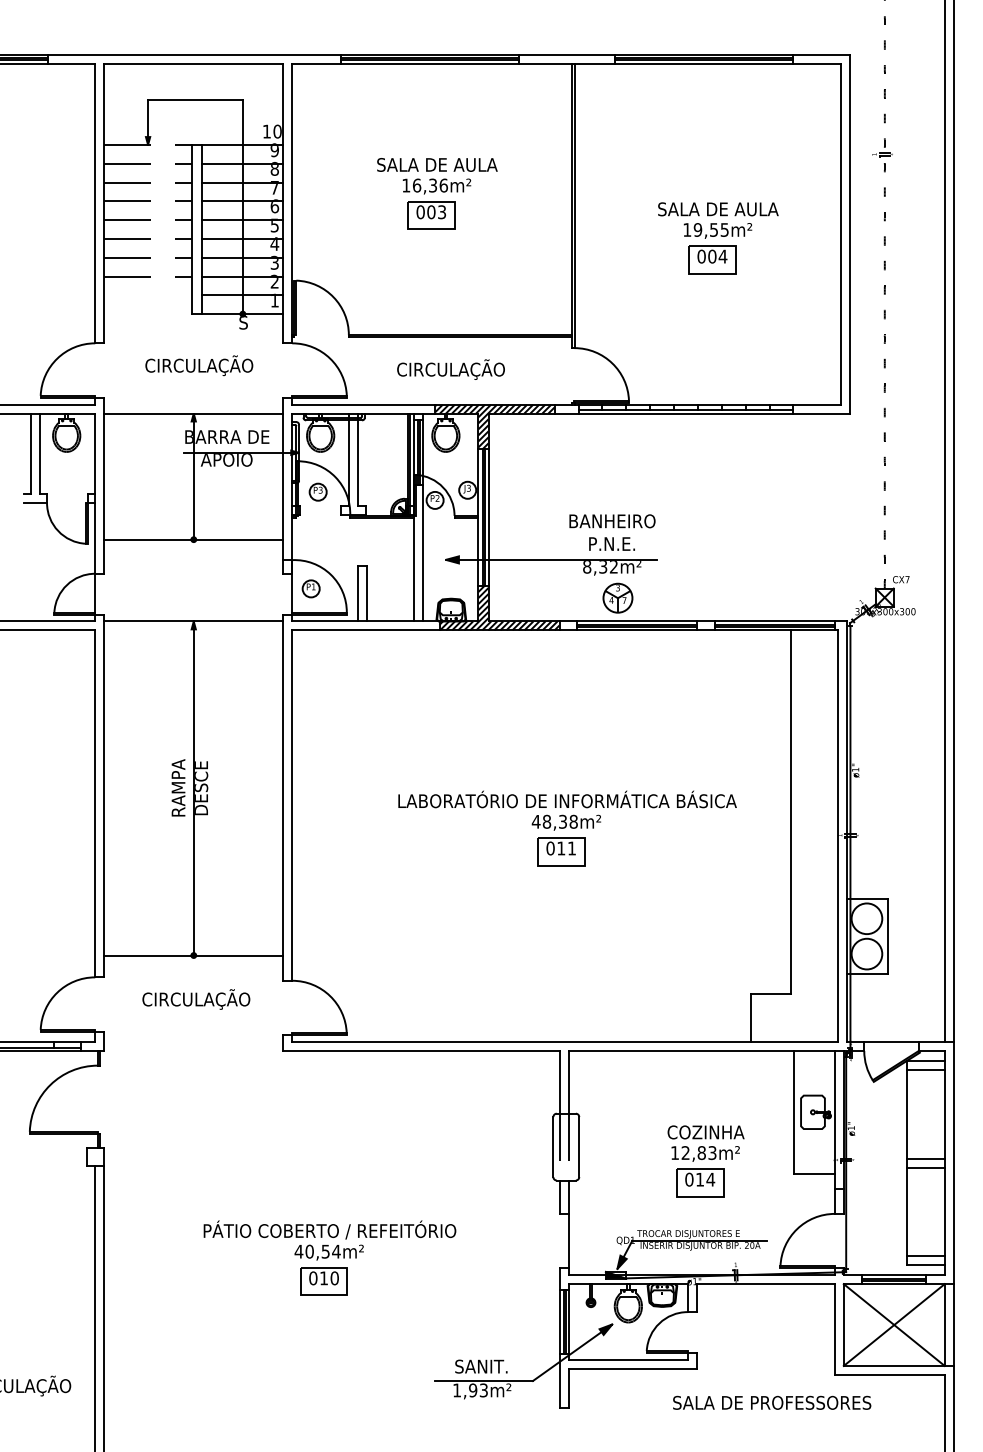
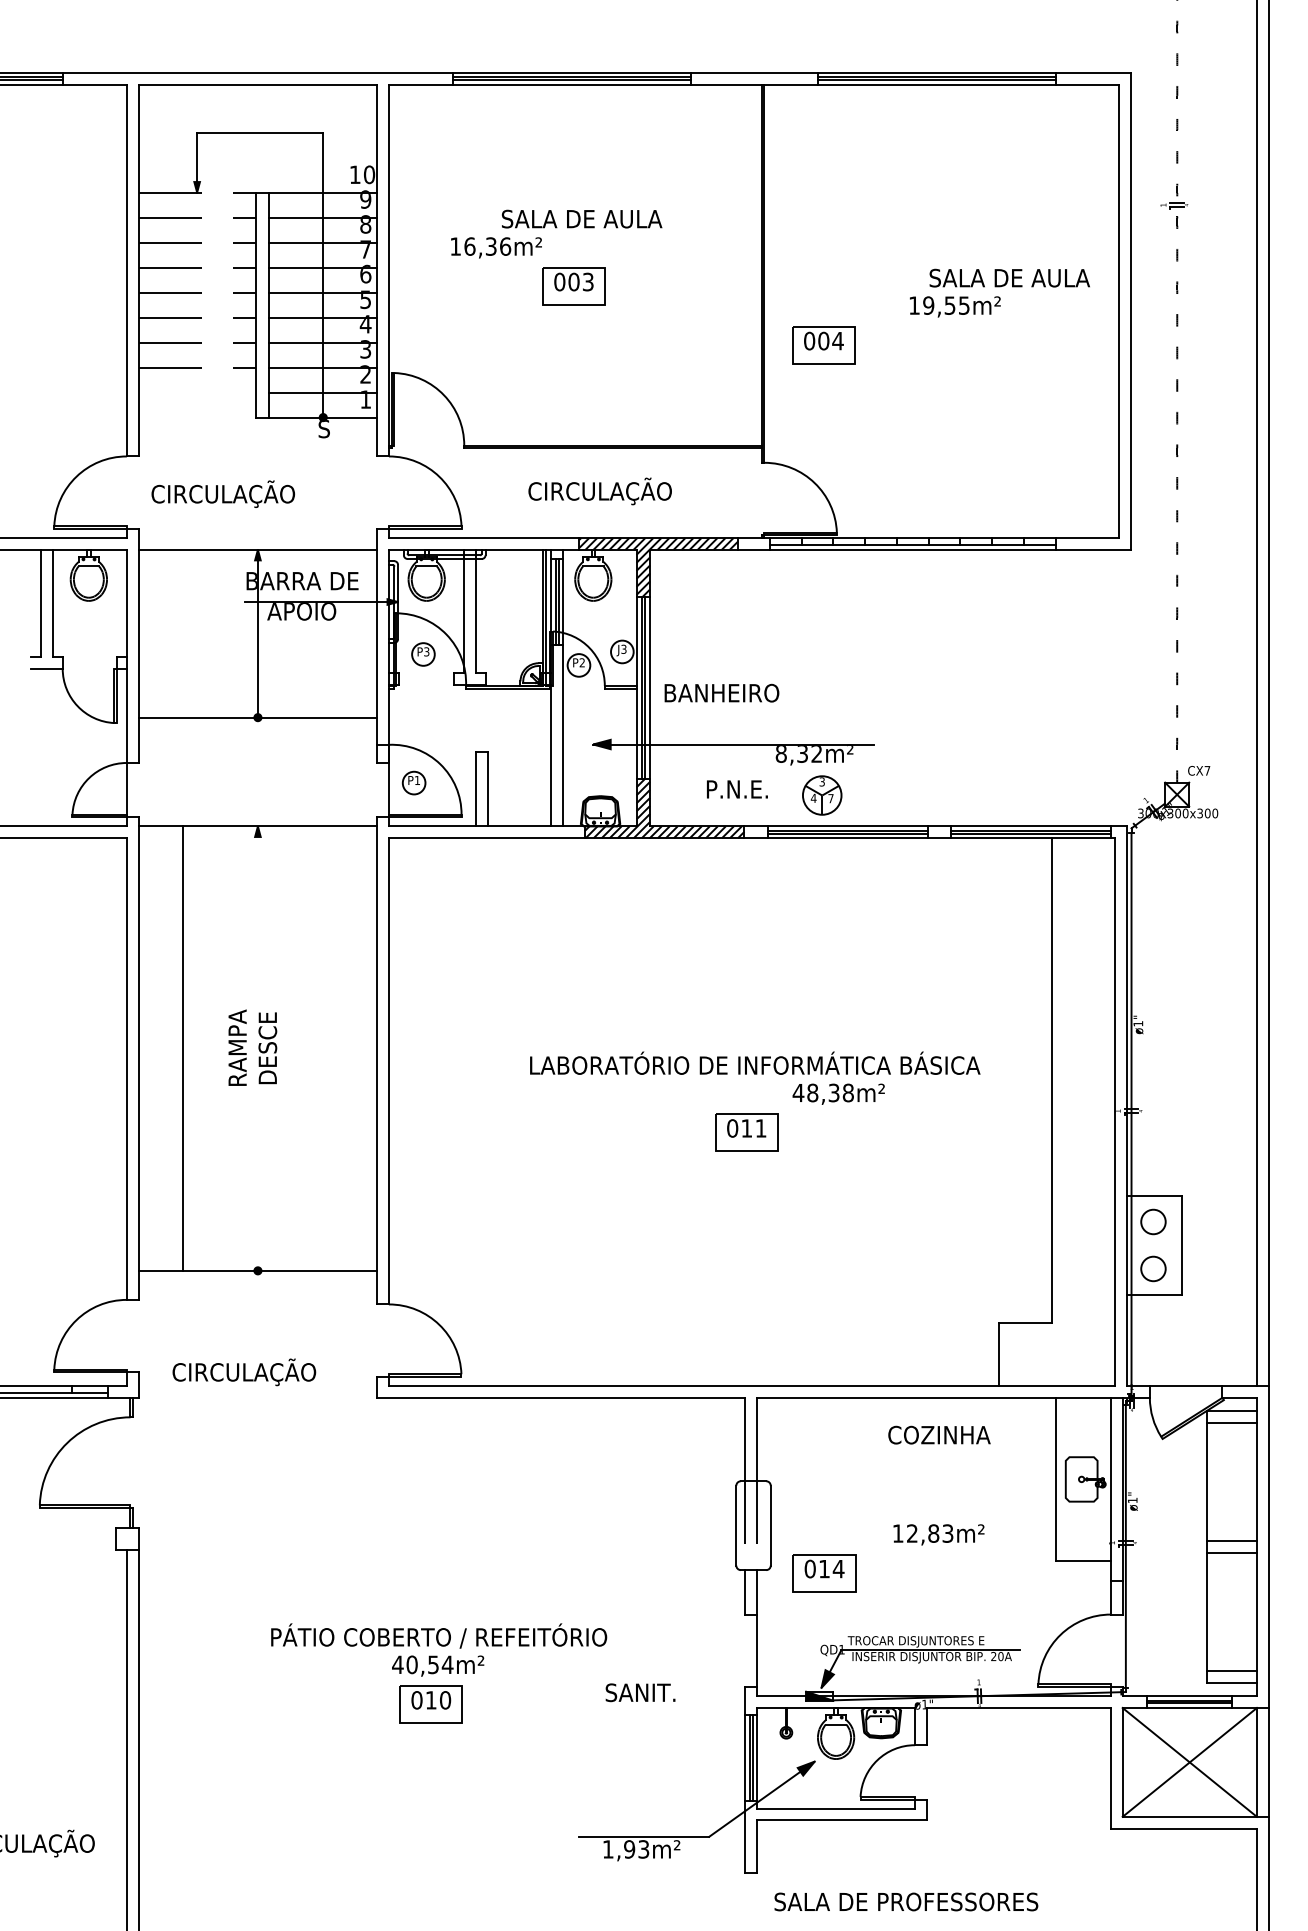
text: (437, 186) -> (496, 247), moved
text: (718, 208) -> (1009, 277), moved
part: (712, 259) -> (823, 345), moved
text: (198, 365) -> (222, 493), moved
text: (612, 520) -> (721, 692), moved
text: (612, 544) -> (737, 789), moved
line: (193, 788) -> (182, 1048), moved
text: (566, 822) -> (838, 1093), moved
circle: (866, 918) -> (1153, 1221), size x0.6
circle: (866, 953) -> (1153, 1268), size x0.6
text: (196, 999) -> (244, 1372), moved
text: (706, 1131) -> (939, 1434), moved
part: (700, 1183) -> (824, 1573), moved
text: (481, 1366) -> (640, 1692), moved
text: (772, 1402) -> (906, 1901), moved

